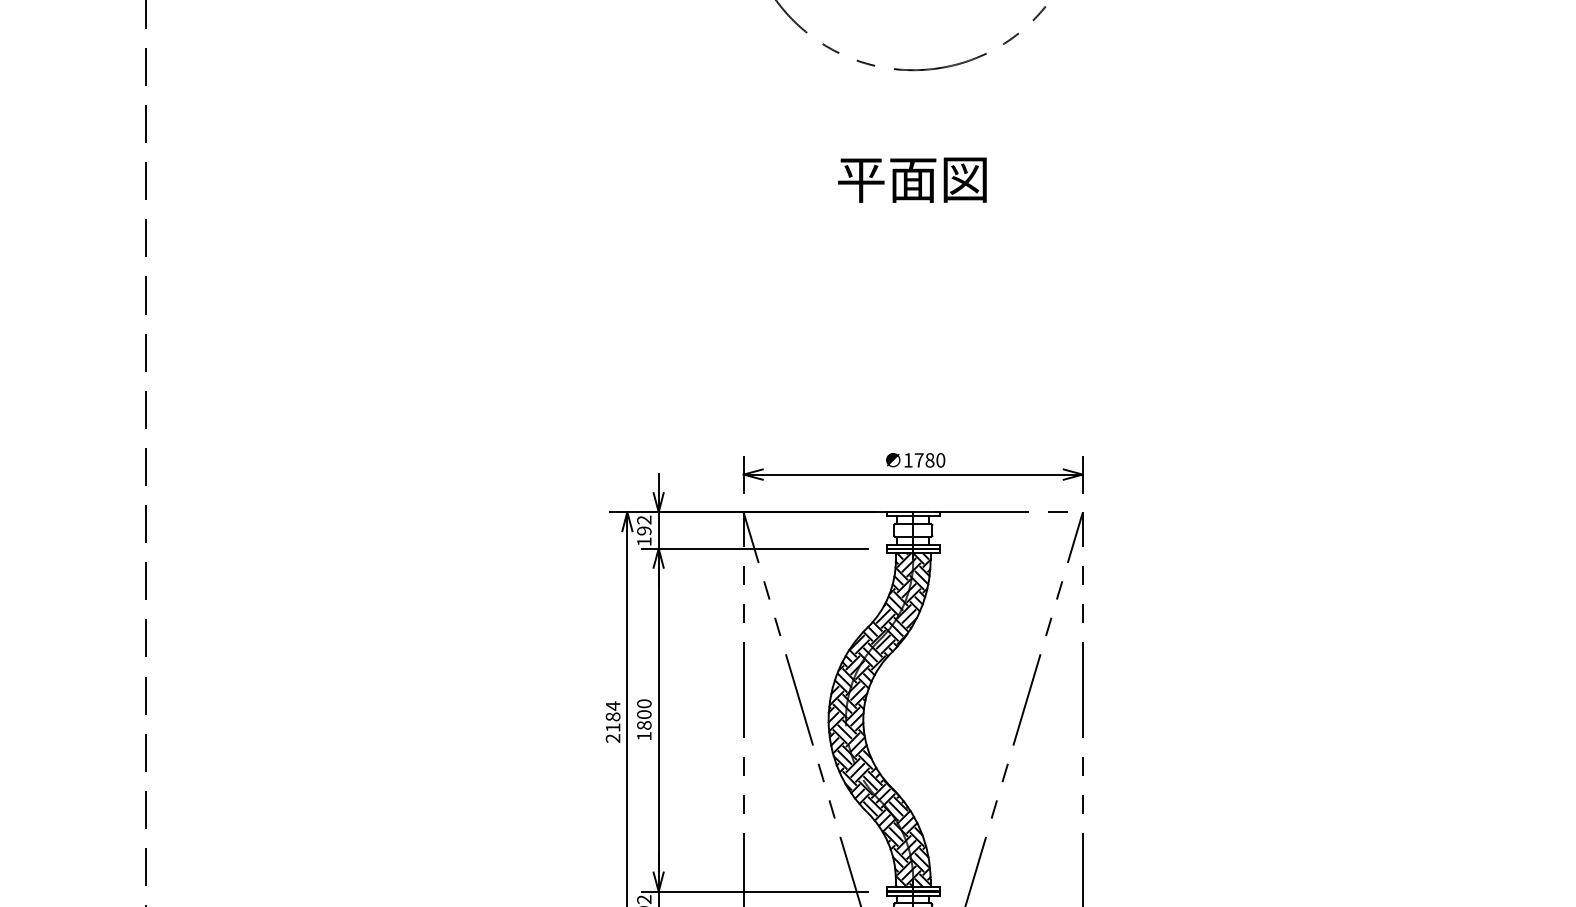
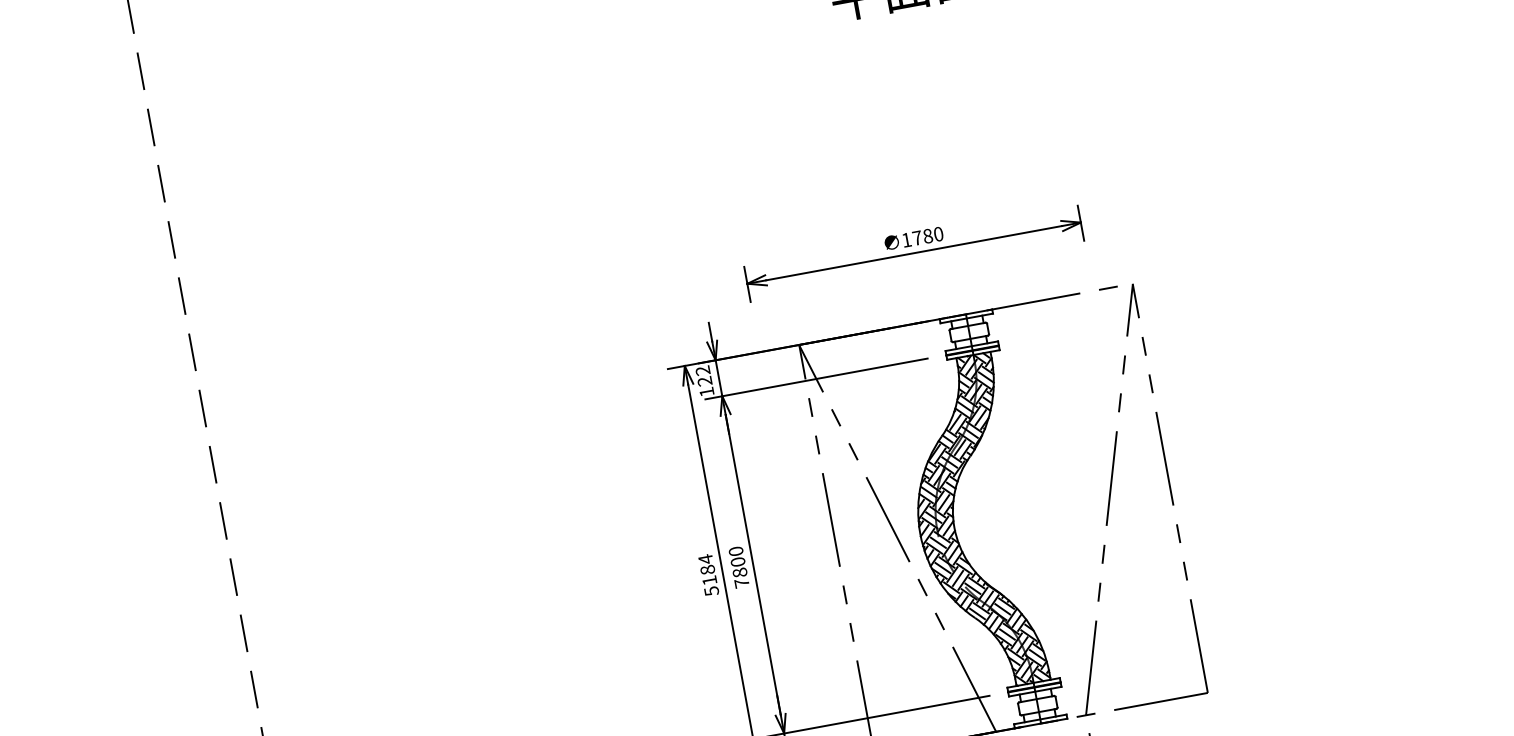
part: (912, 473) -> (913, 252), moved
text: (644, 530) -> (705, 380), 192 -> 122
text: (644, 735) -> (742, 582), 1800 -> 7800
text: (612, 738) -> (711, 591), 2184 -> 5184

